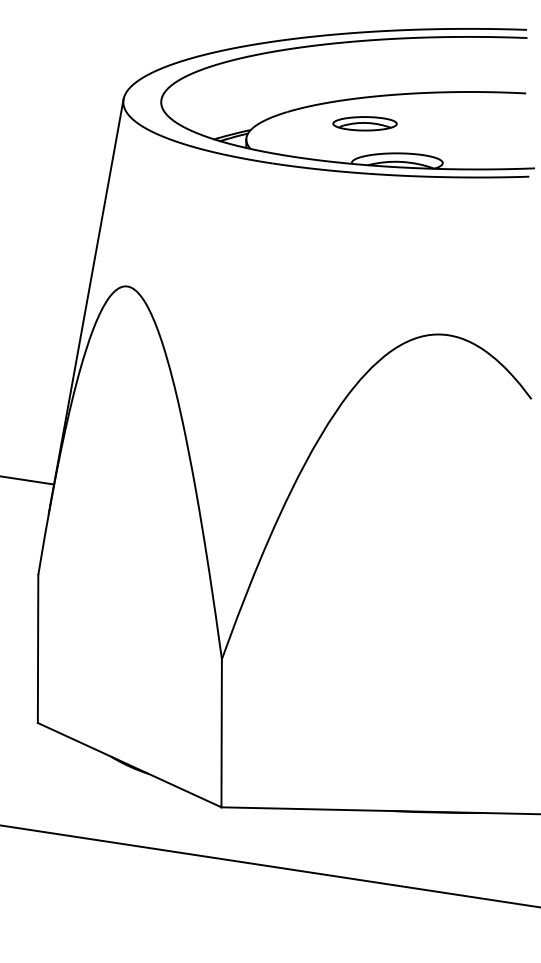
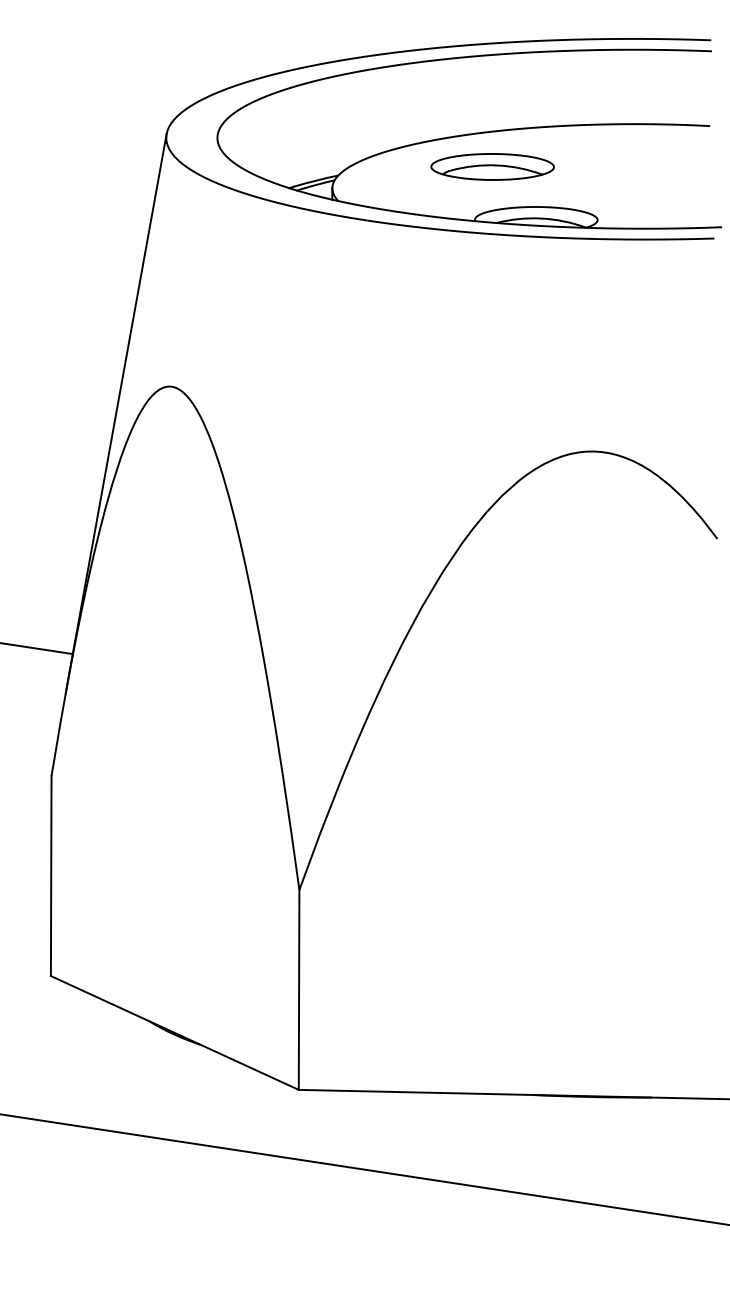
part: (364, 123) -> (491, 166), size x1.43

